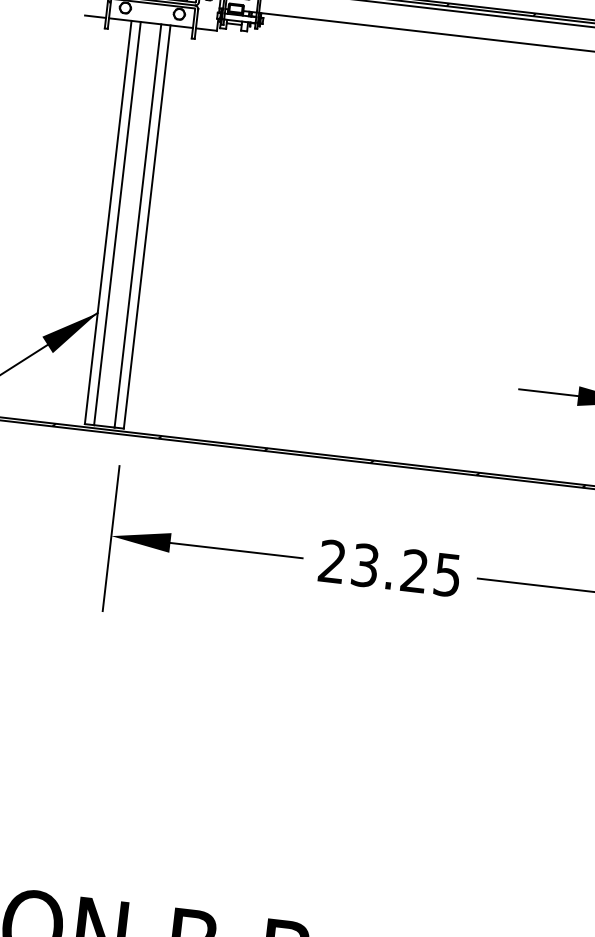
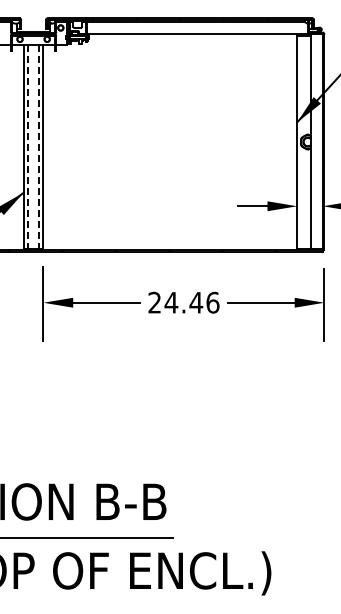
line: (117, 222) -> (28, 146), solid -> dashed
line: (137, 224) -> (38, 146), solid -> dashed
text: (405, 569) -> (191, 302), 23.25 -> 24.46

